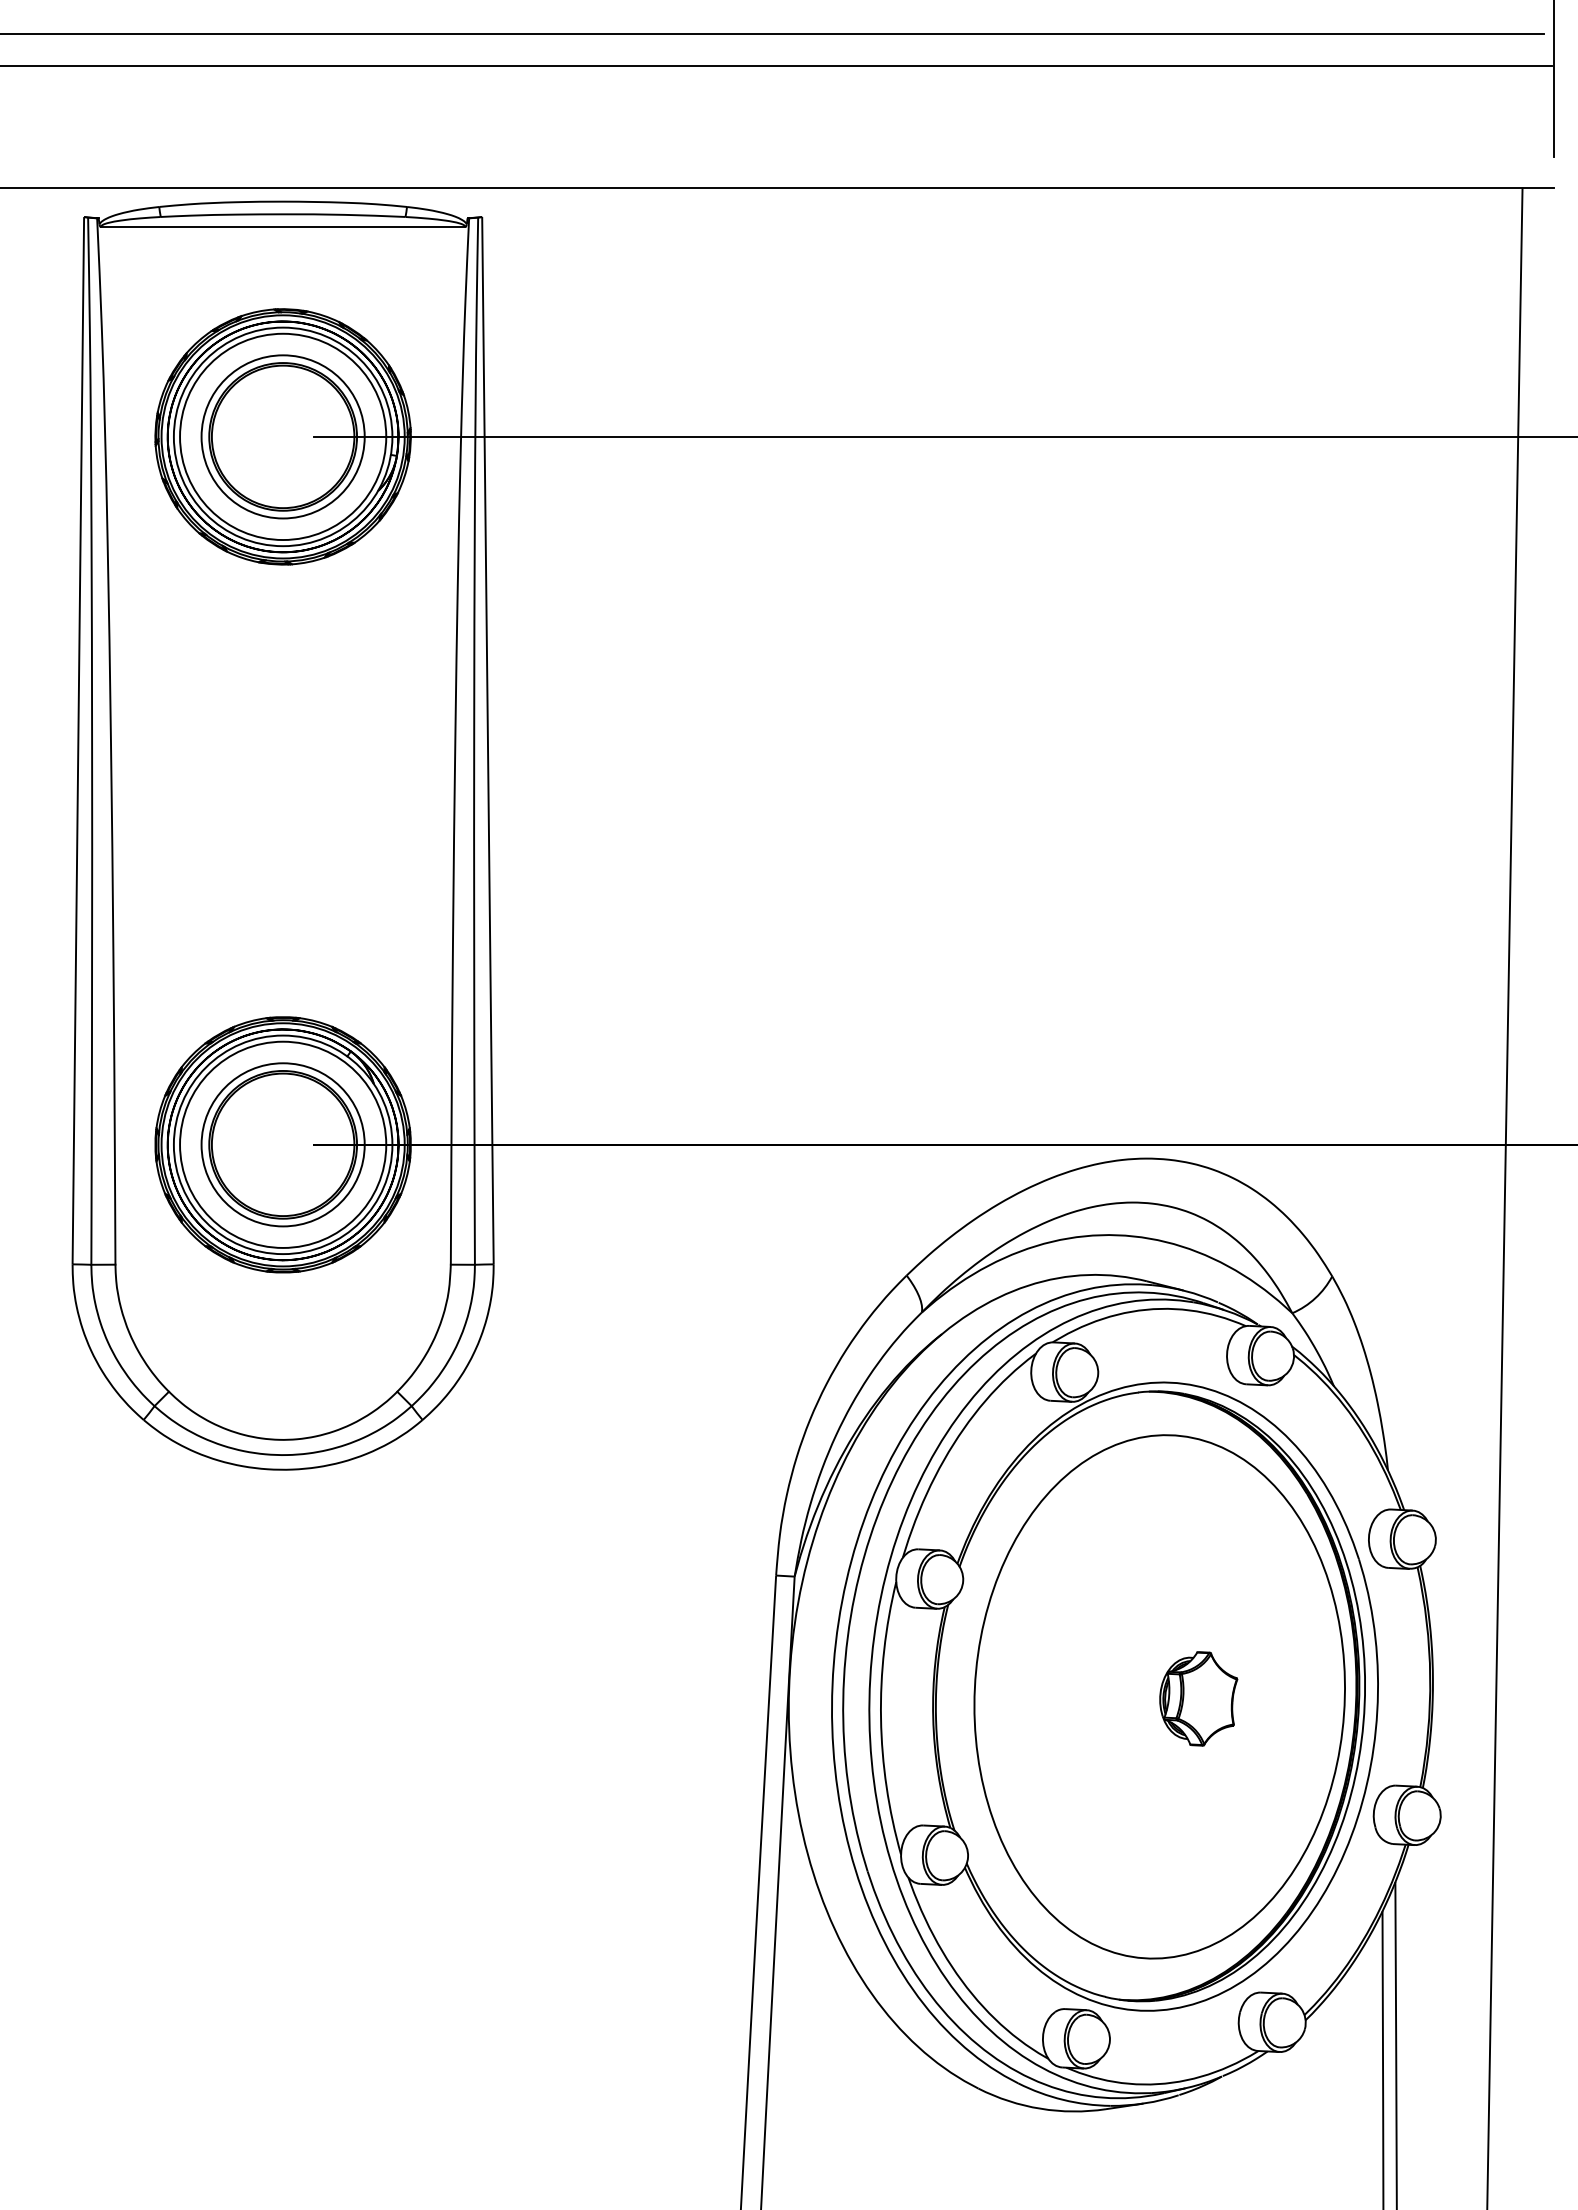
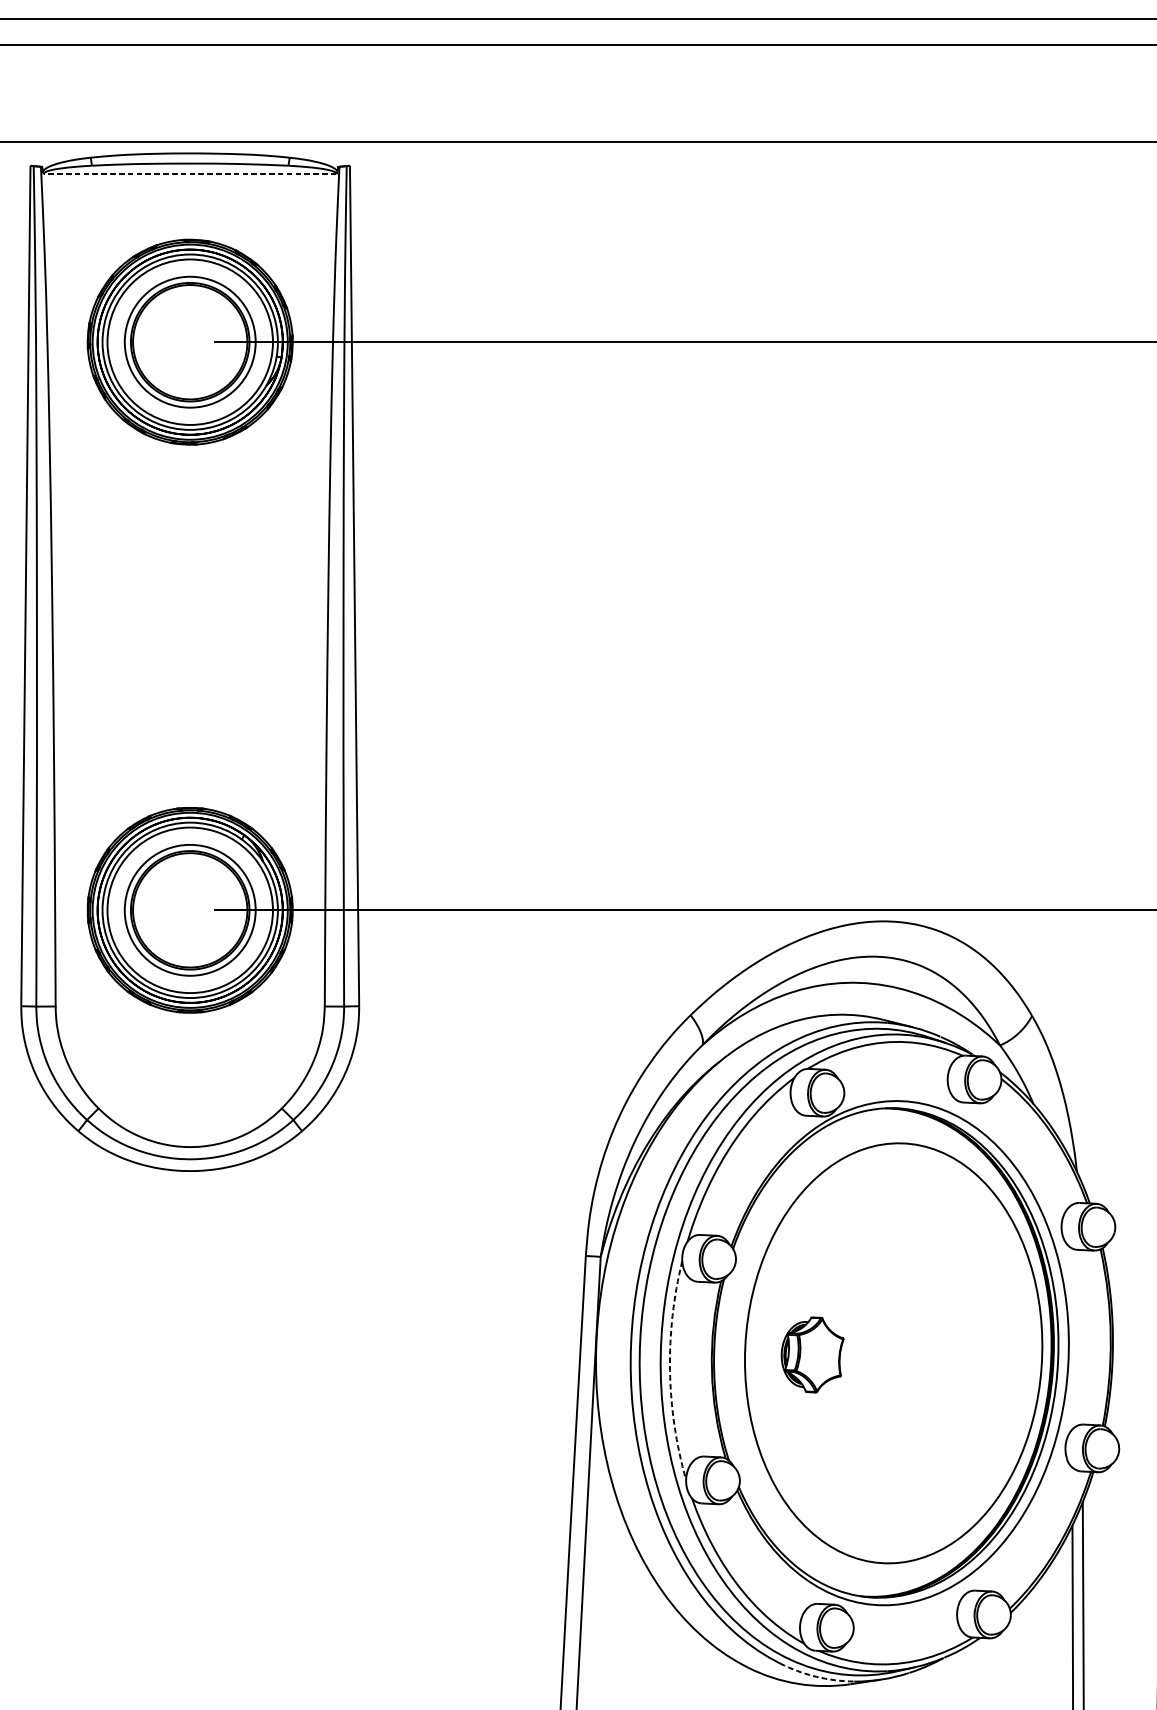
line: (282, 227) -> (189, 174), solid -> dashed
part: (1198, 1698) -> (812, 1354), moved
arc: (881, 1718) -> (670, 1370), solid -> dashed
arc: (1063, 2099) -> (816, 1676), solid -> dashed

